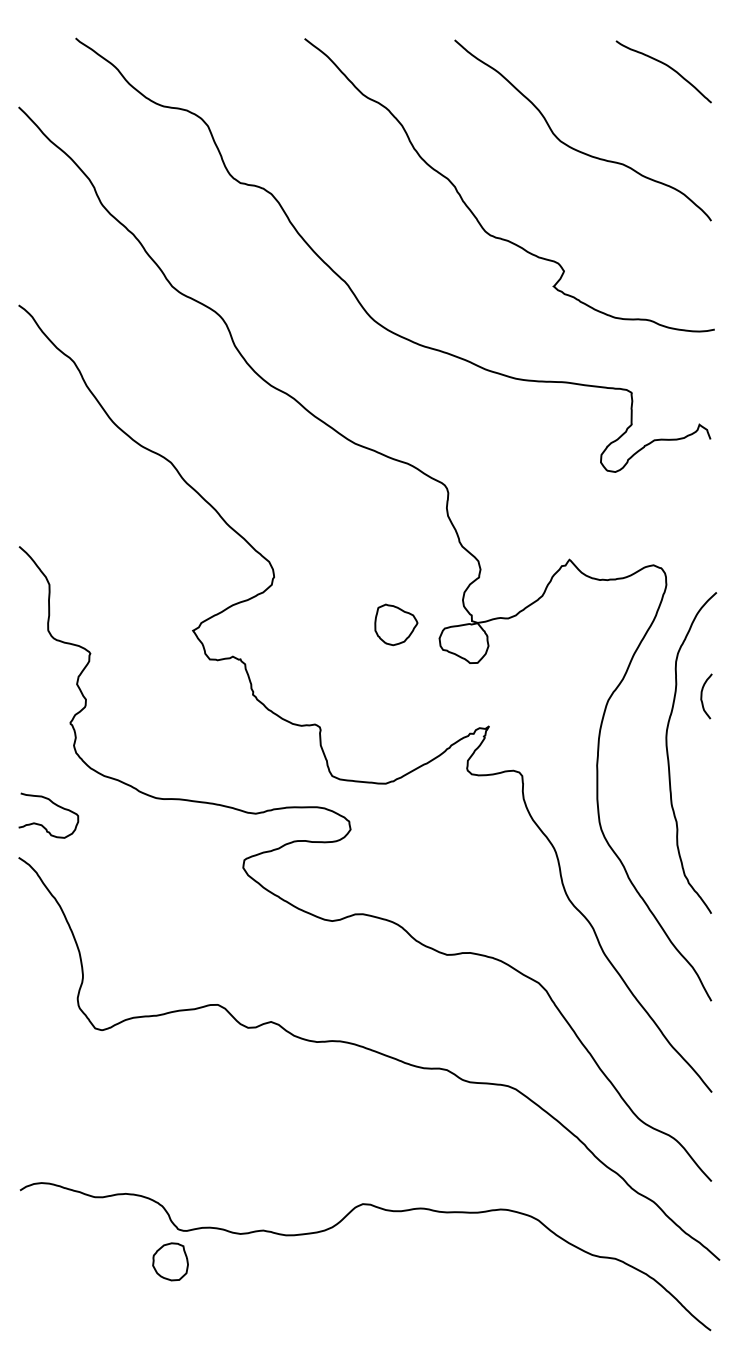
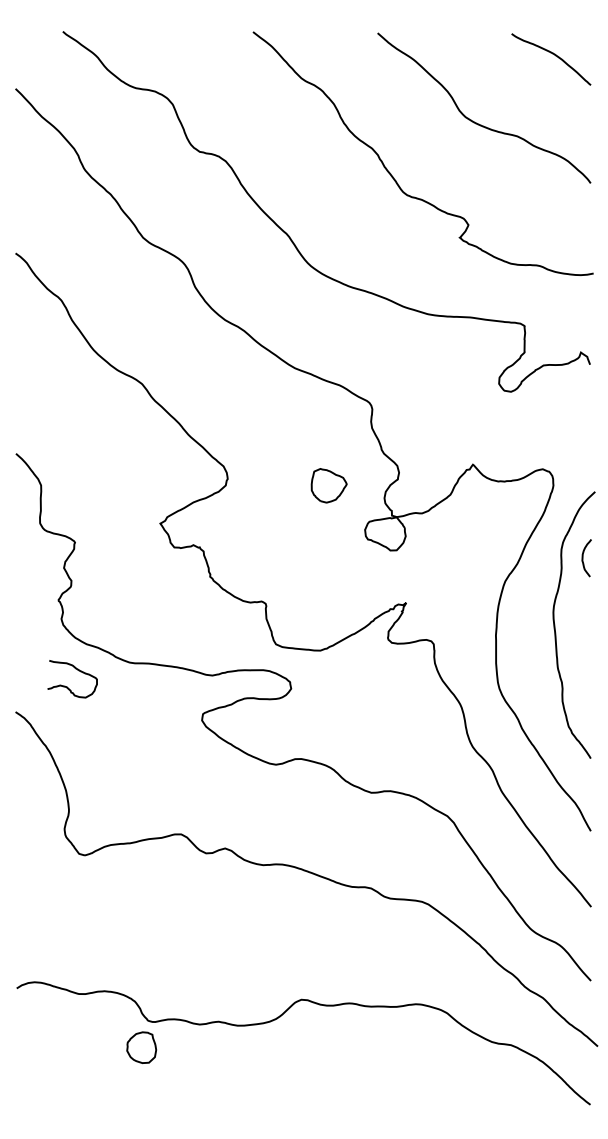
part: (395, 624) -> (328, 485), moved
curve: (702, 696) -> (583, 558), moved
curve: (42, 824) -> (67, 686), moved

